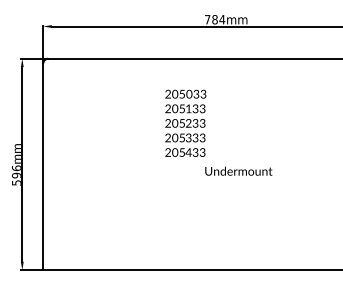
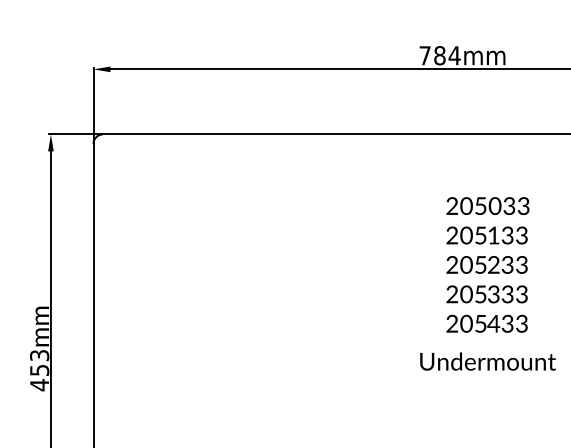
text: (185, 122) -> (487, 263), moved
text: (16, 175) -> (39, 370), 596 -> 453

